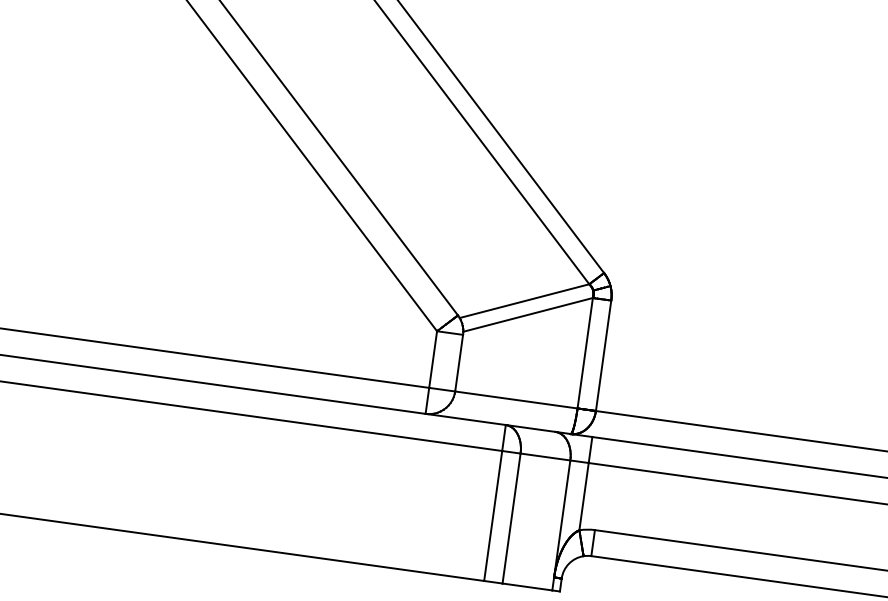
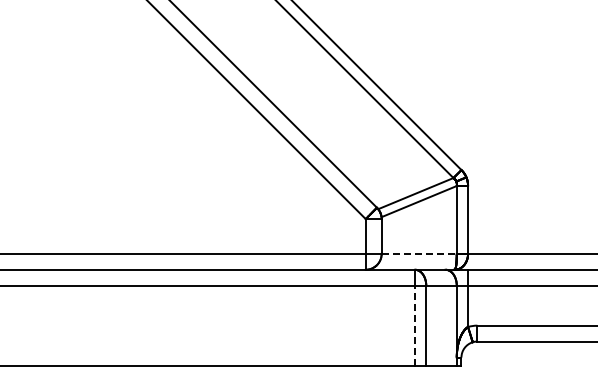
line: (516, 399) -> (419, 253), solid -> dashed
line: (492, 515) -> (414, 325), solid -> dashed

